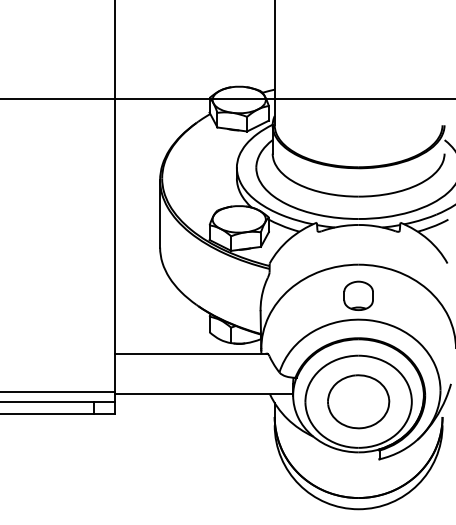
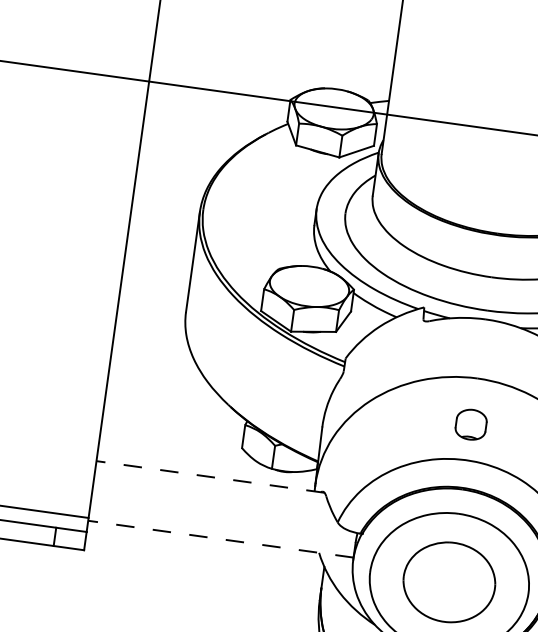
part: (358, 295) -> (471, 424), size x0.7
line: (191, 354) -> (210, 477), solid -> dashed
line: (203, 394) -> (220, 539), solid -> dashed

